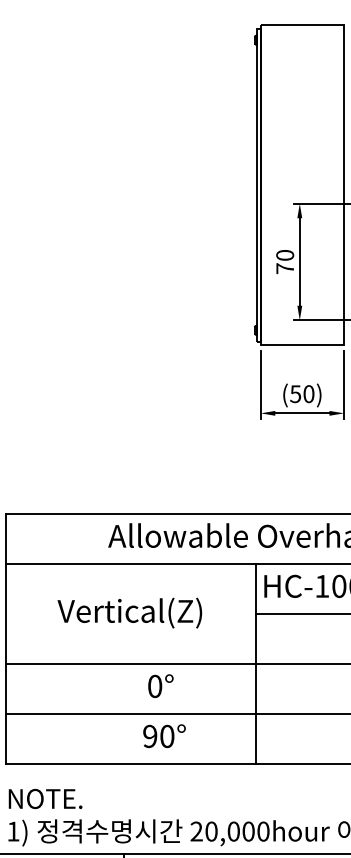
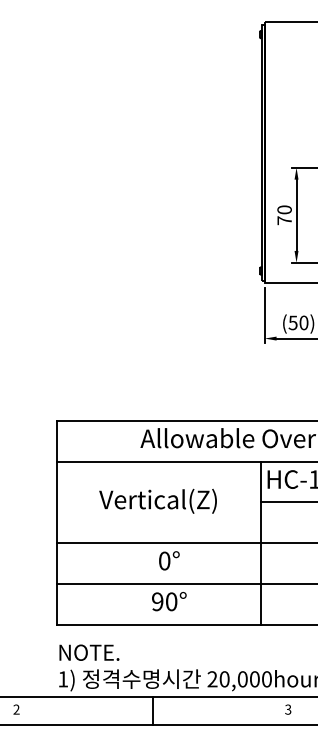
text: (161, 685) -> (169, 560), moved
text: (164, 736) -> (169, 601), moved

